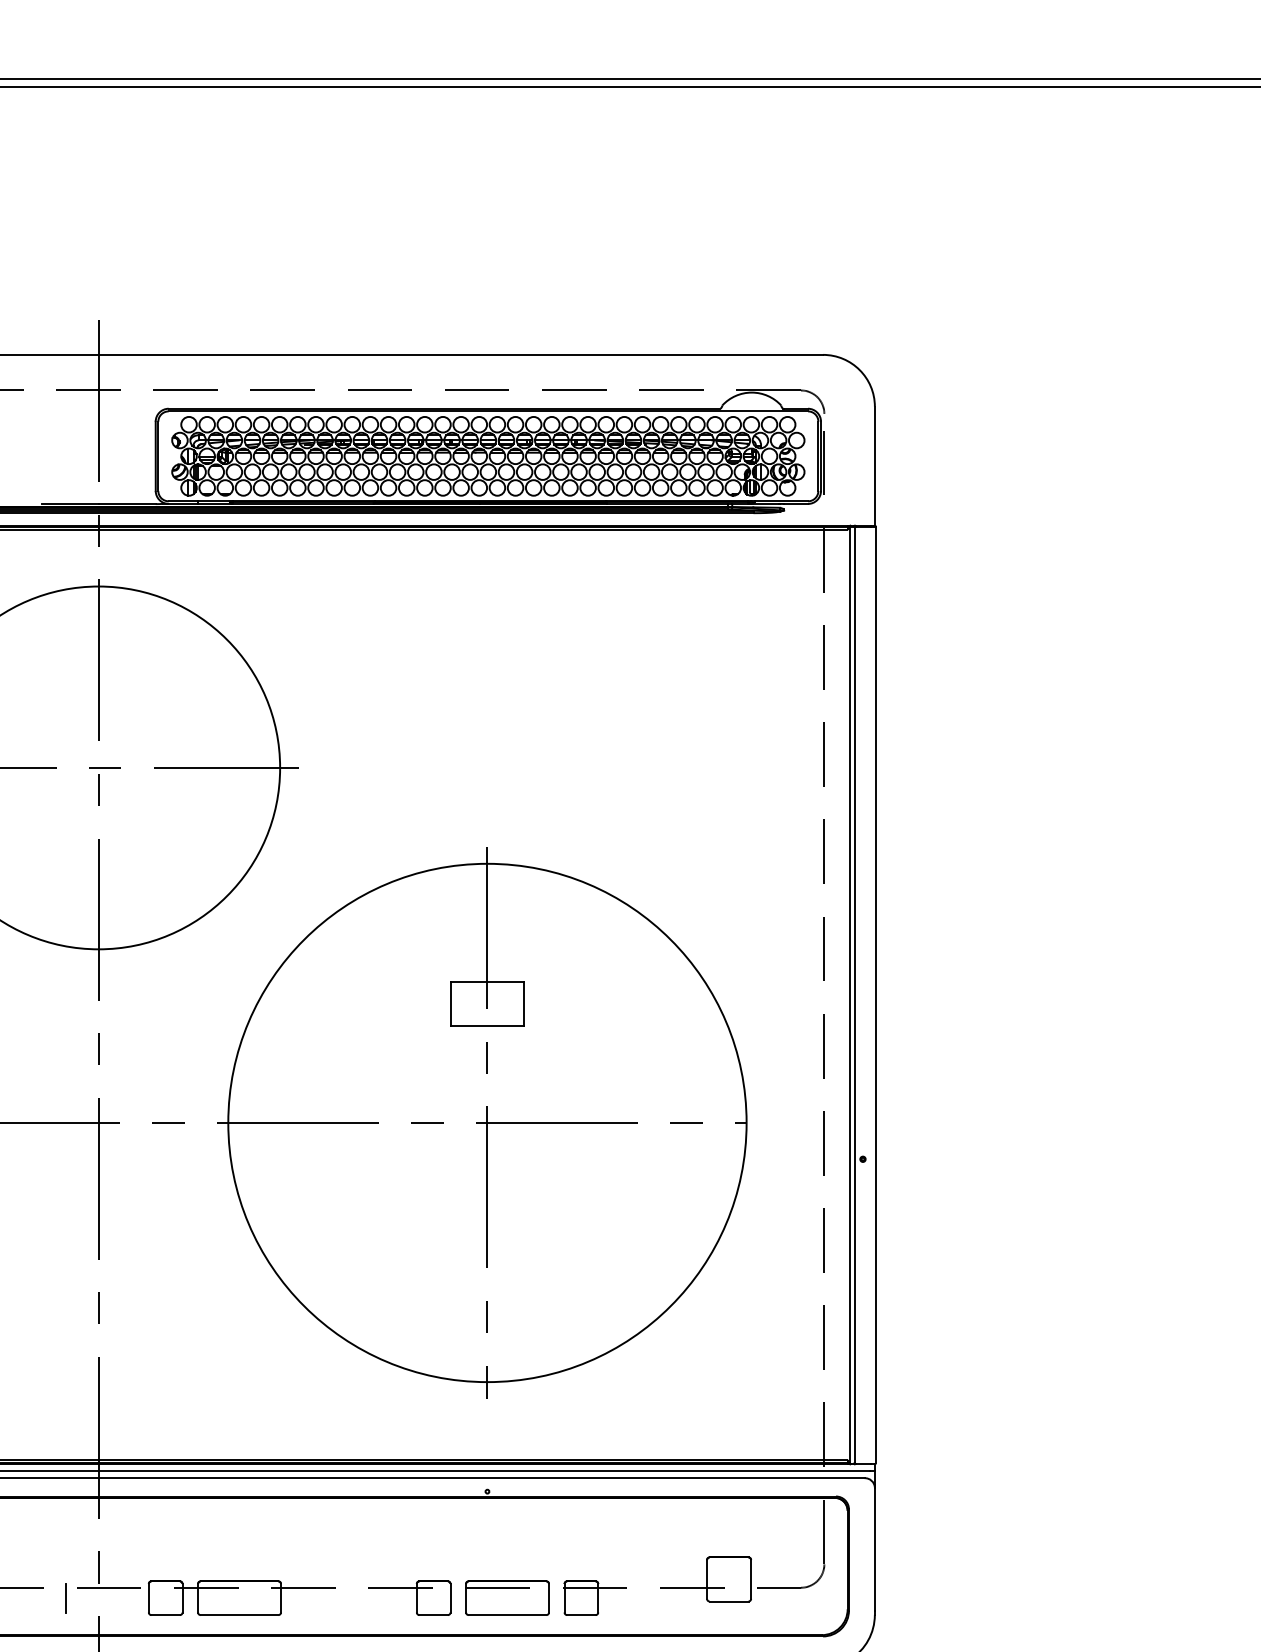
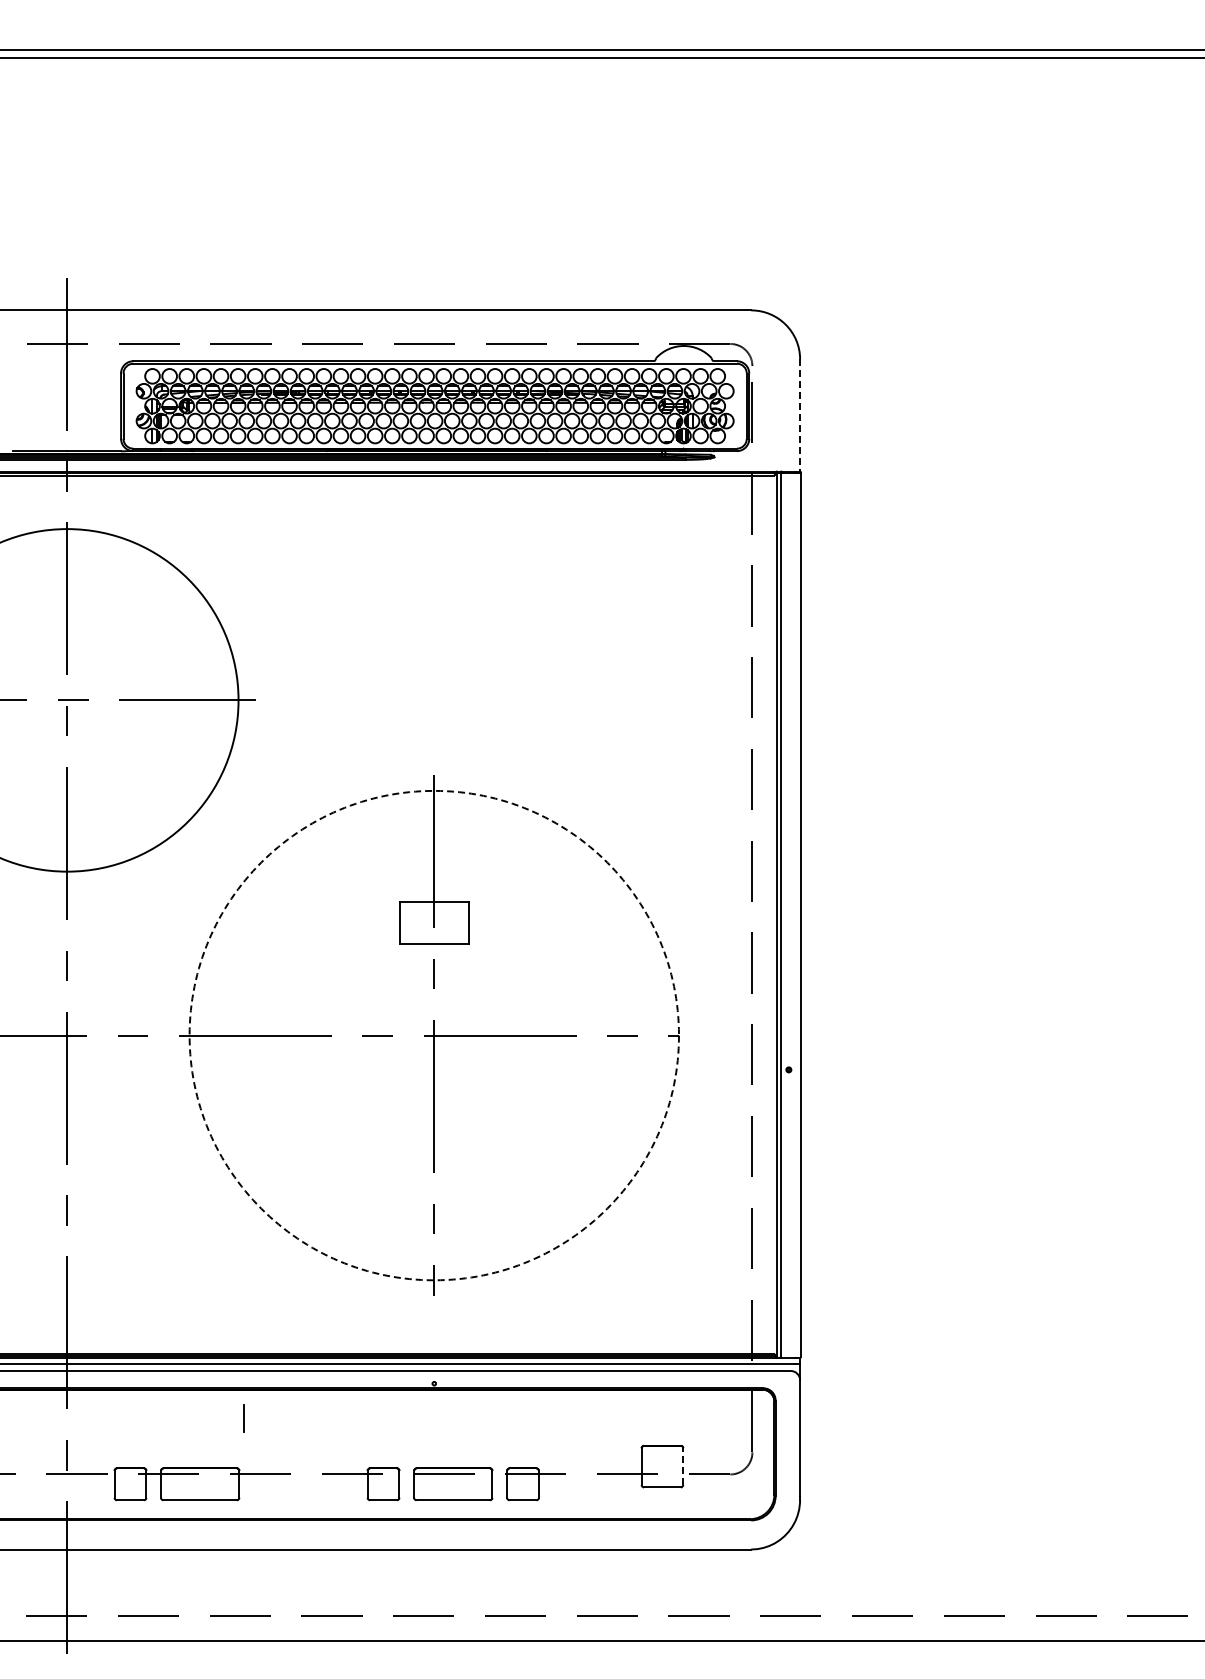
line: (875, 467) -> (800, 416), solid -> dashed
circle: (486, 1122) -> (433, 1035), solid -> dashed
line: (751, 1579) -> (683, 1466), solid -> dashed
line: (65, 1598) -> (243, 1418), moved

